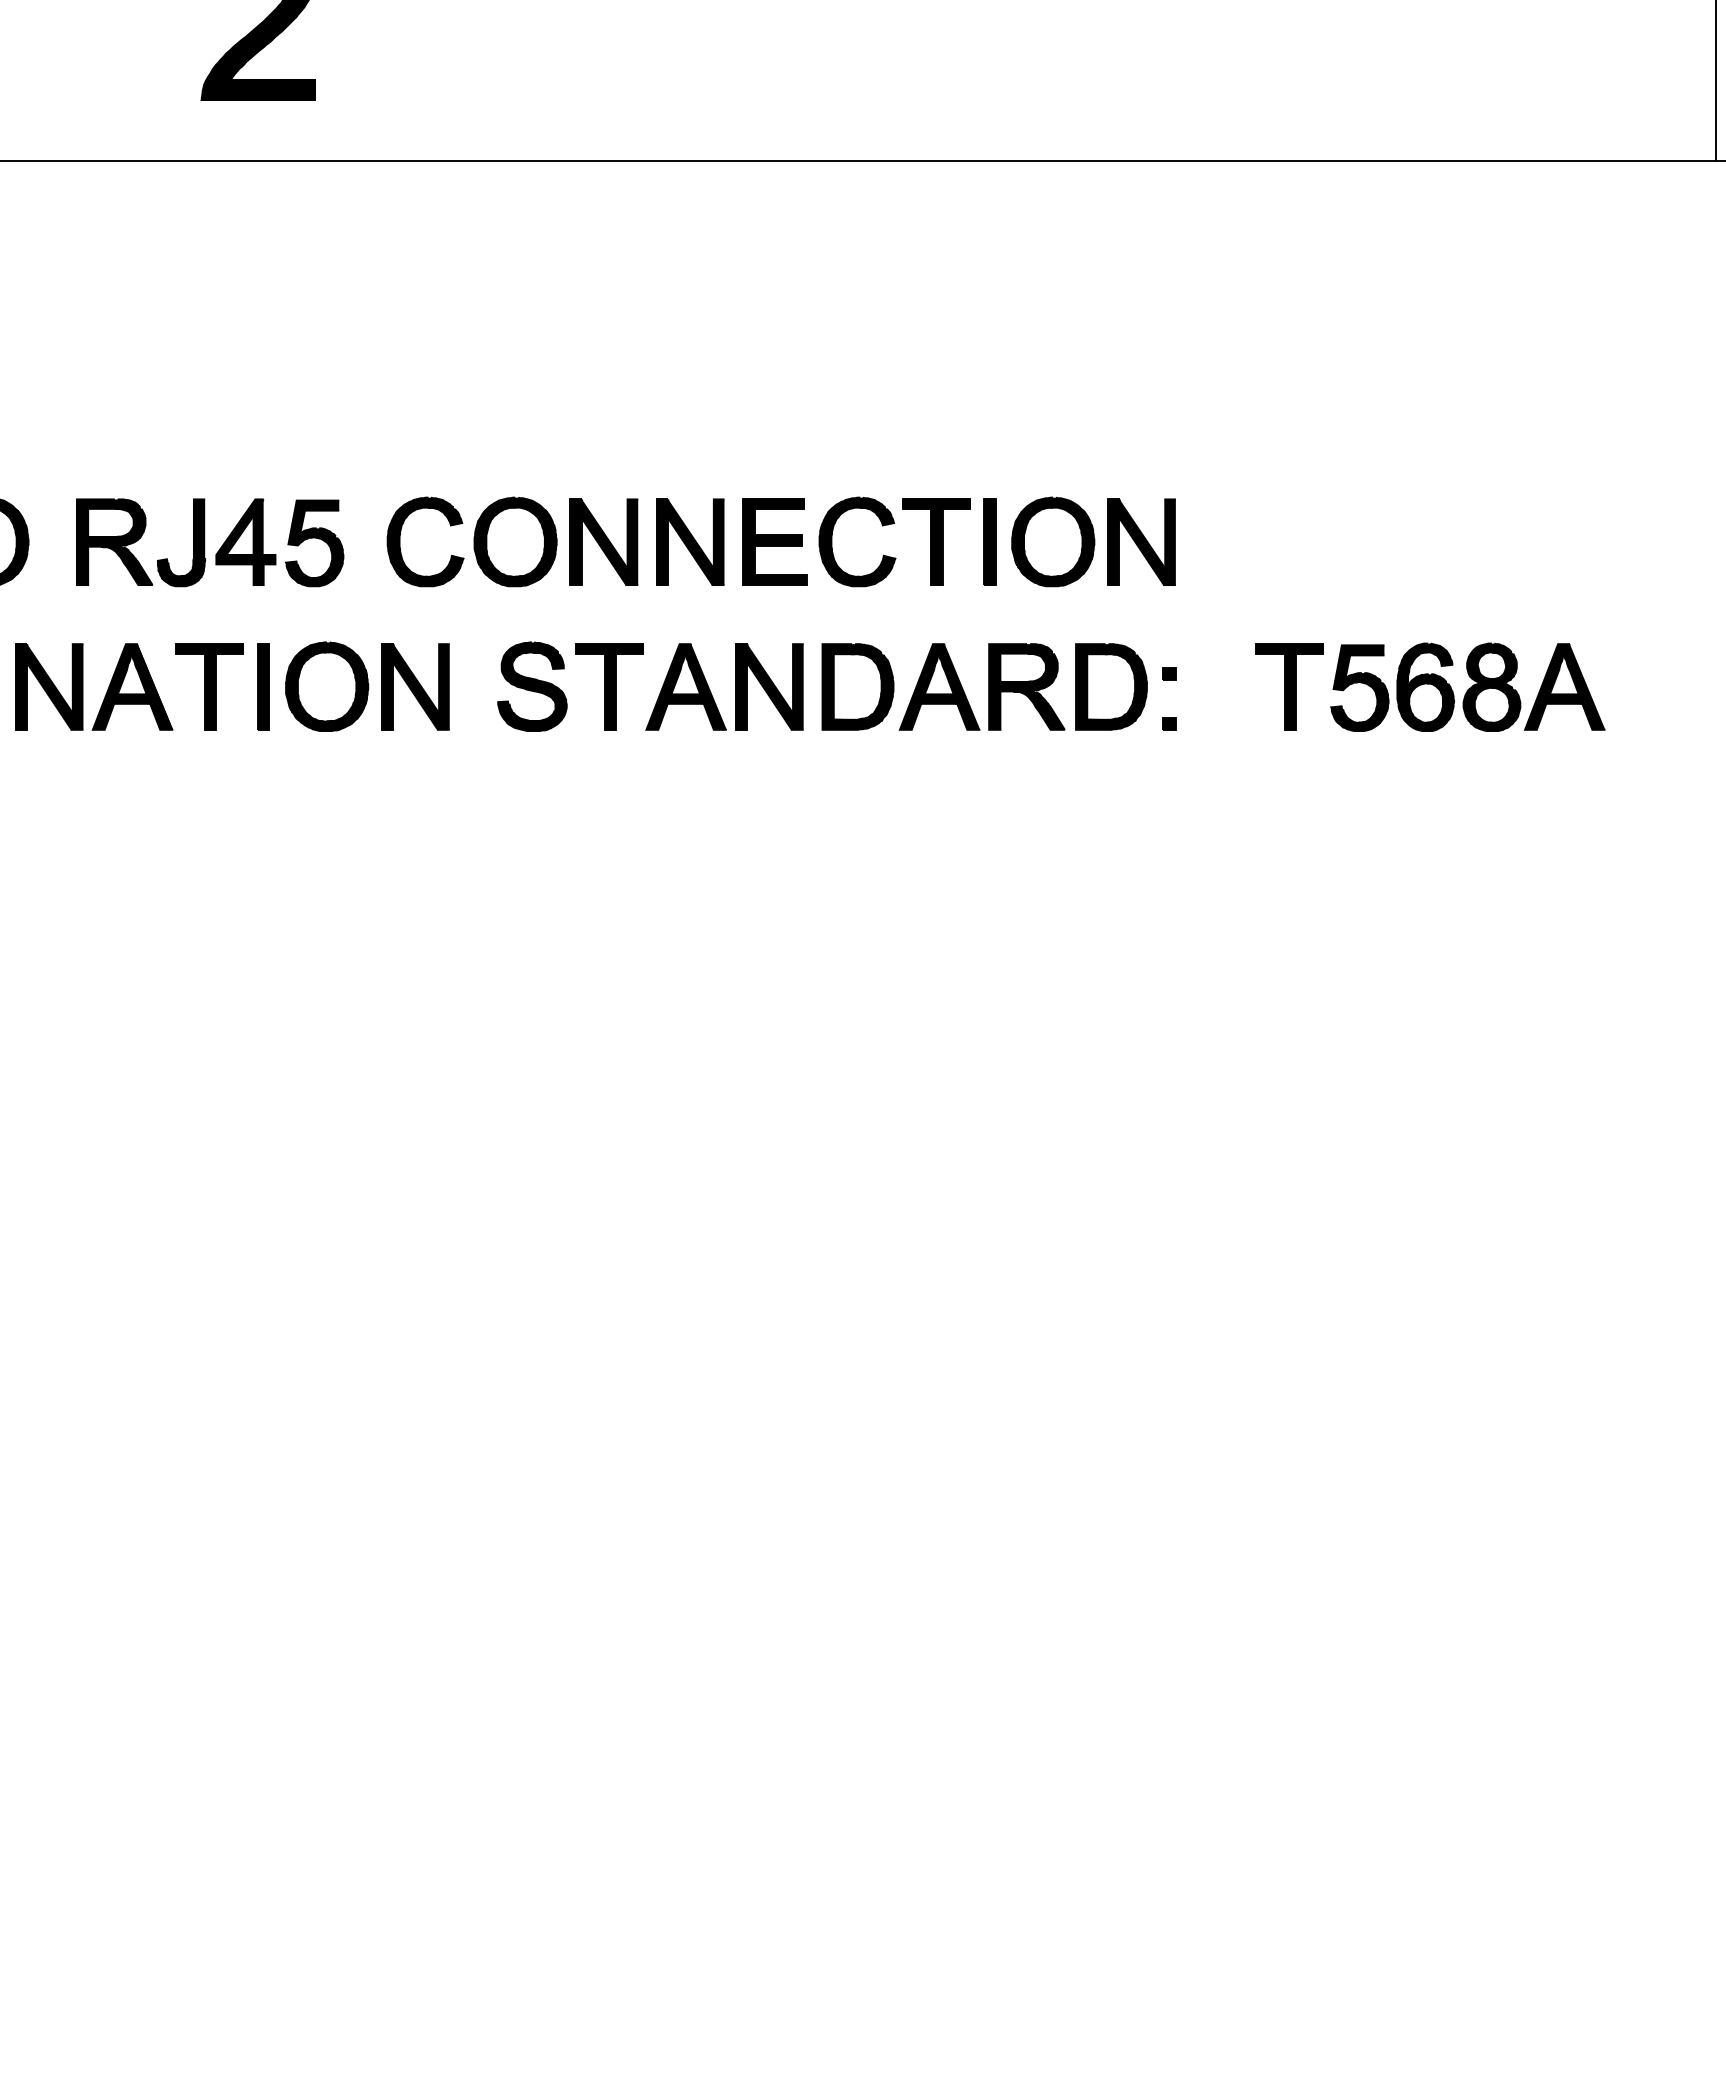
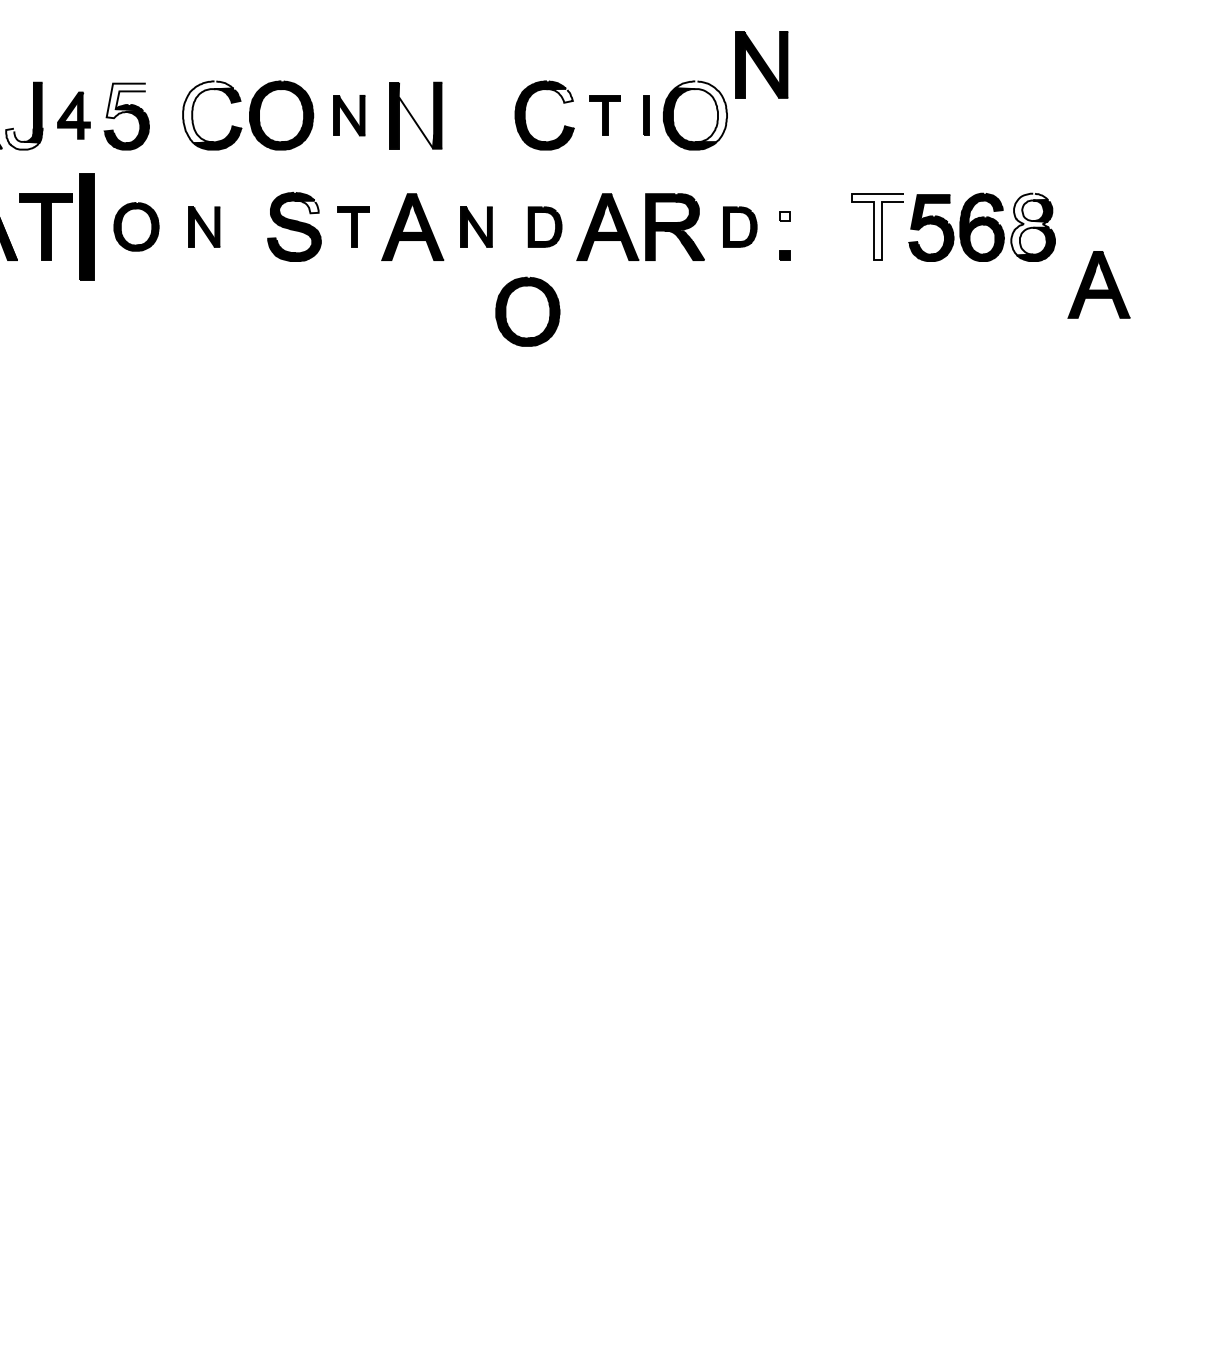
fill: (876, 516) -> (559, 95), removed
fill: (313, 522) -> (125, 100), removed
fill: (1060, 536) -> (701, 111), removed
fill: (420, 537) -> (208, 112), removed
part: (245, 541) -> (73, 115), size x0.7
part: (603, 541) -> (349, 115), size x0.6
part: (774, 541) -> (480, 115), removed
part: (936, 541) -> (605, 115), size x0.6
part: (989, 541) -> (646, 115), size x0.6
part: (1141, 541) -> (761, 64), moved
fill: (690, 542) -> (416, 115), removed
fill: (179, 572) -> (22, 139), removed
fill: (547, 660) -> (306, 206), removed
fill: (1169, 673) -> (784, 216), removed
fill: (1487, 683) -> (1029, 224), removed
part: (263, 686) -> (87, 226), size x1.6
part: (327, 686) -> (136, 226), size x0.7
part: (415, 686) -> (204, 226), size x0.6
part: (609, 686) -> (353, 226), size x0.6
part: (769, 686) -> (477, 226), size x0.6
part: (857, 686) -> (544, 226), size x0.6
part: (1111, 686) -> (740, 226), size x0.6
fill: (1290, 686) -> (878, 226), removed
part: (1564, 686) -> (1099, 284), moved
part: (835, 796) -> (527, 311), added

